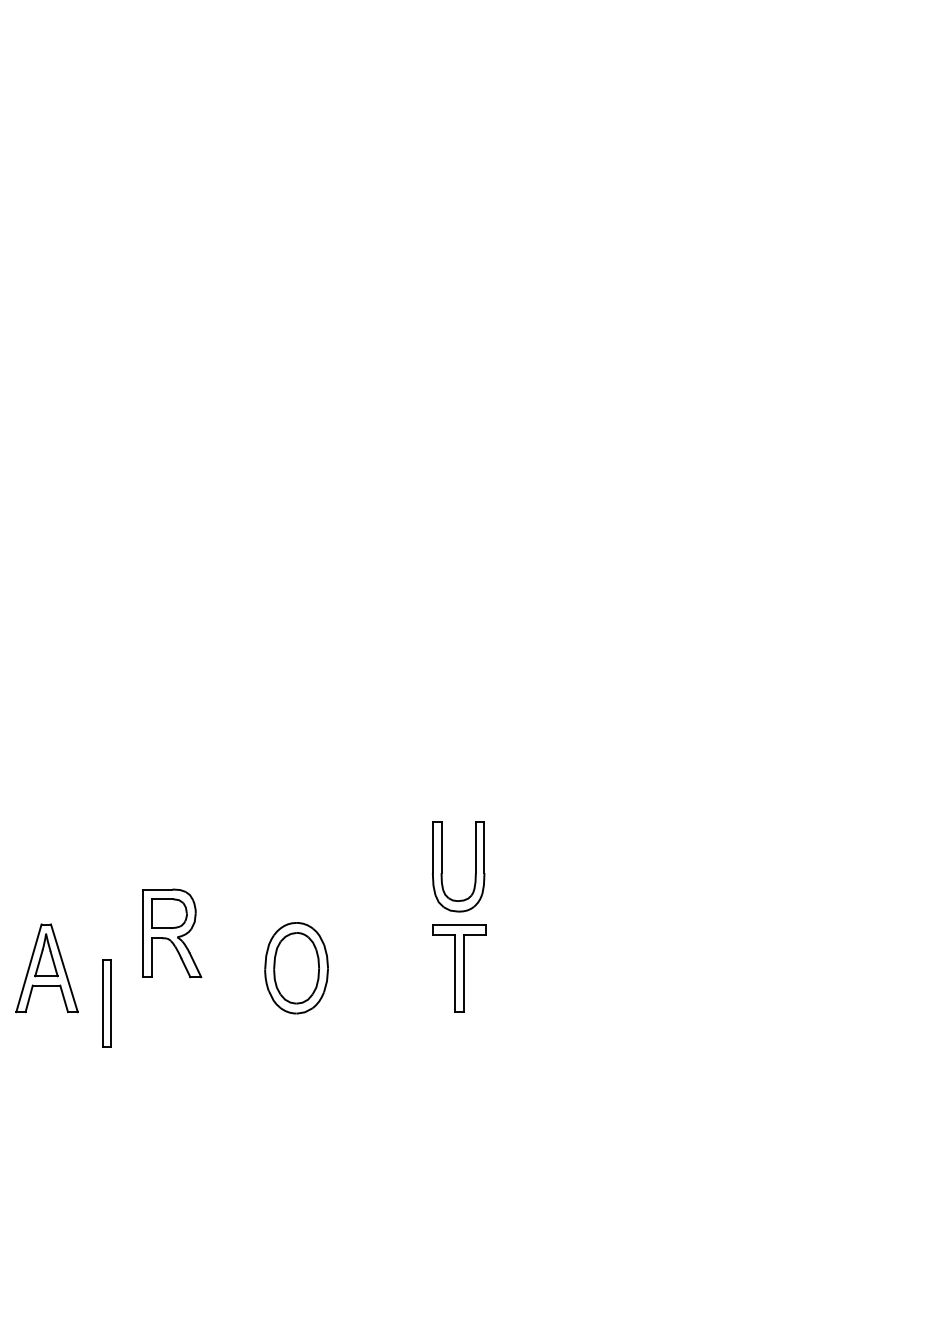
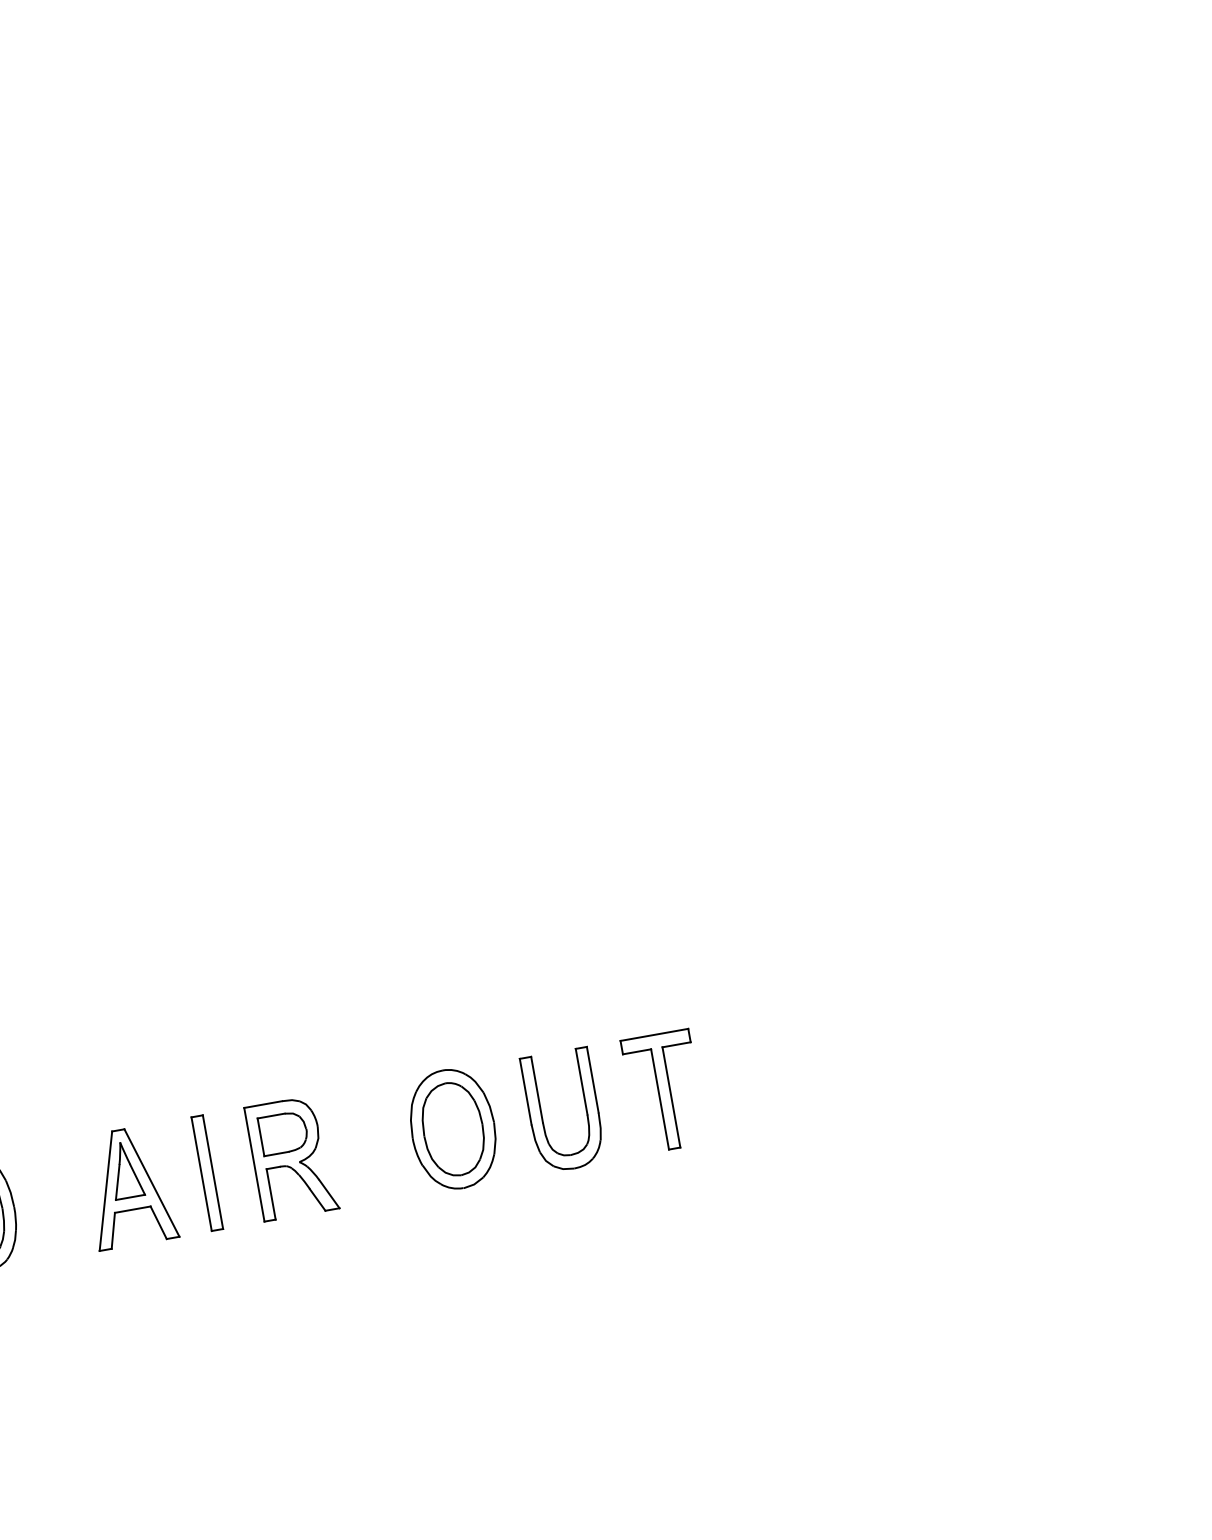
part: (442, 867) -> (542, 1115), moved
part: (172, 933) -> (292, 1158), moved
part: (106, 1003) -> (206, 1173), moved

